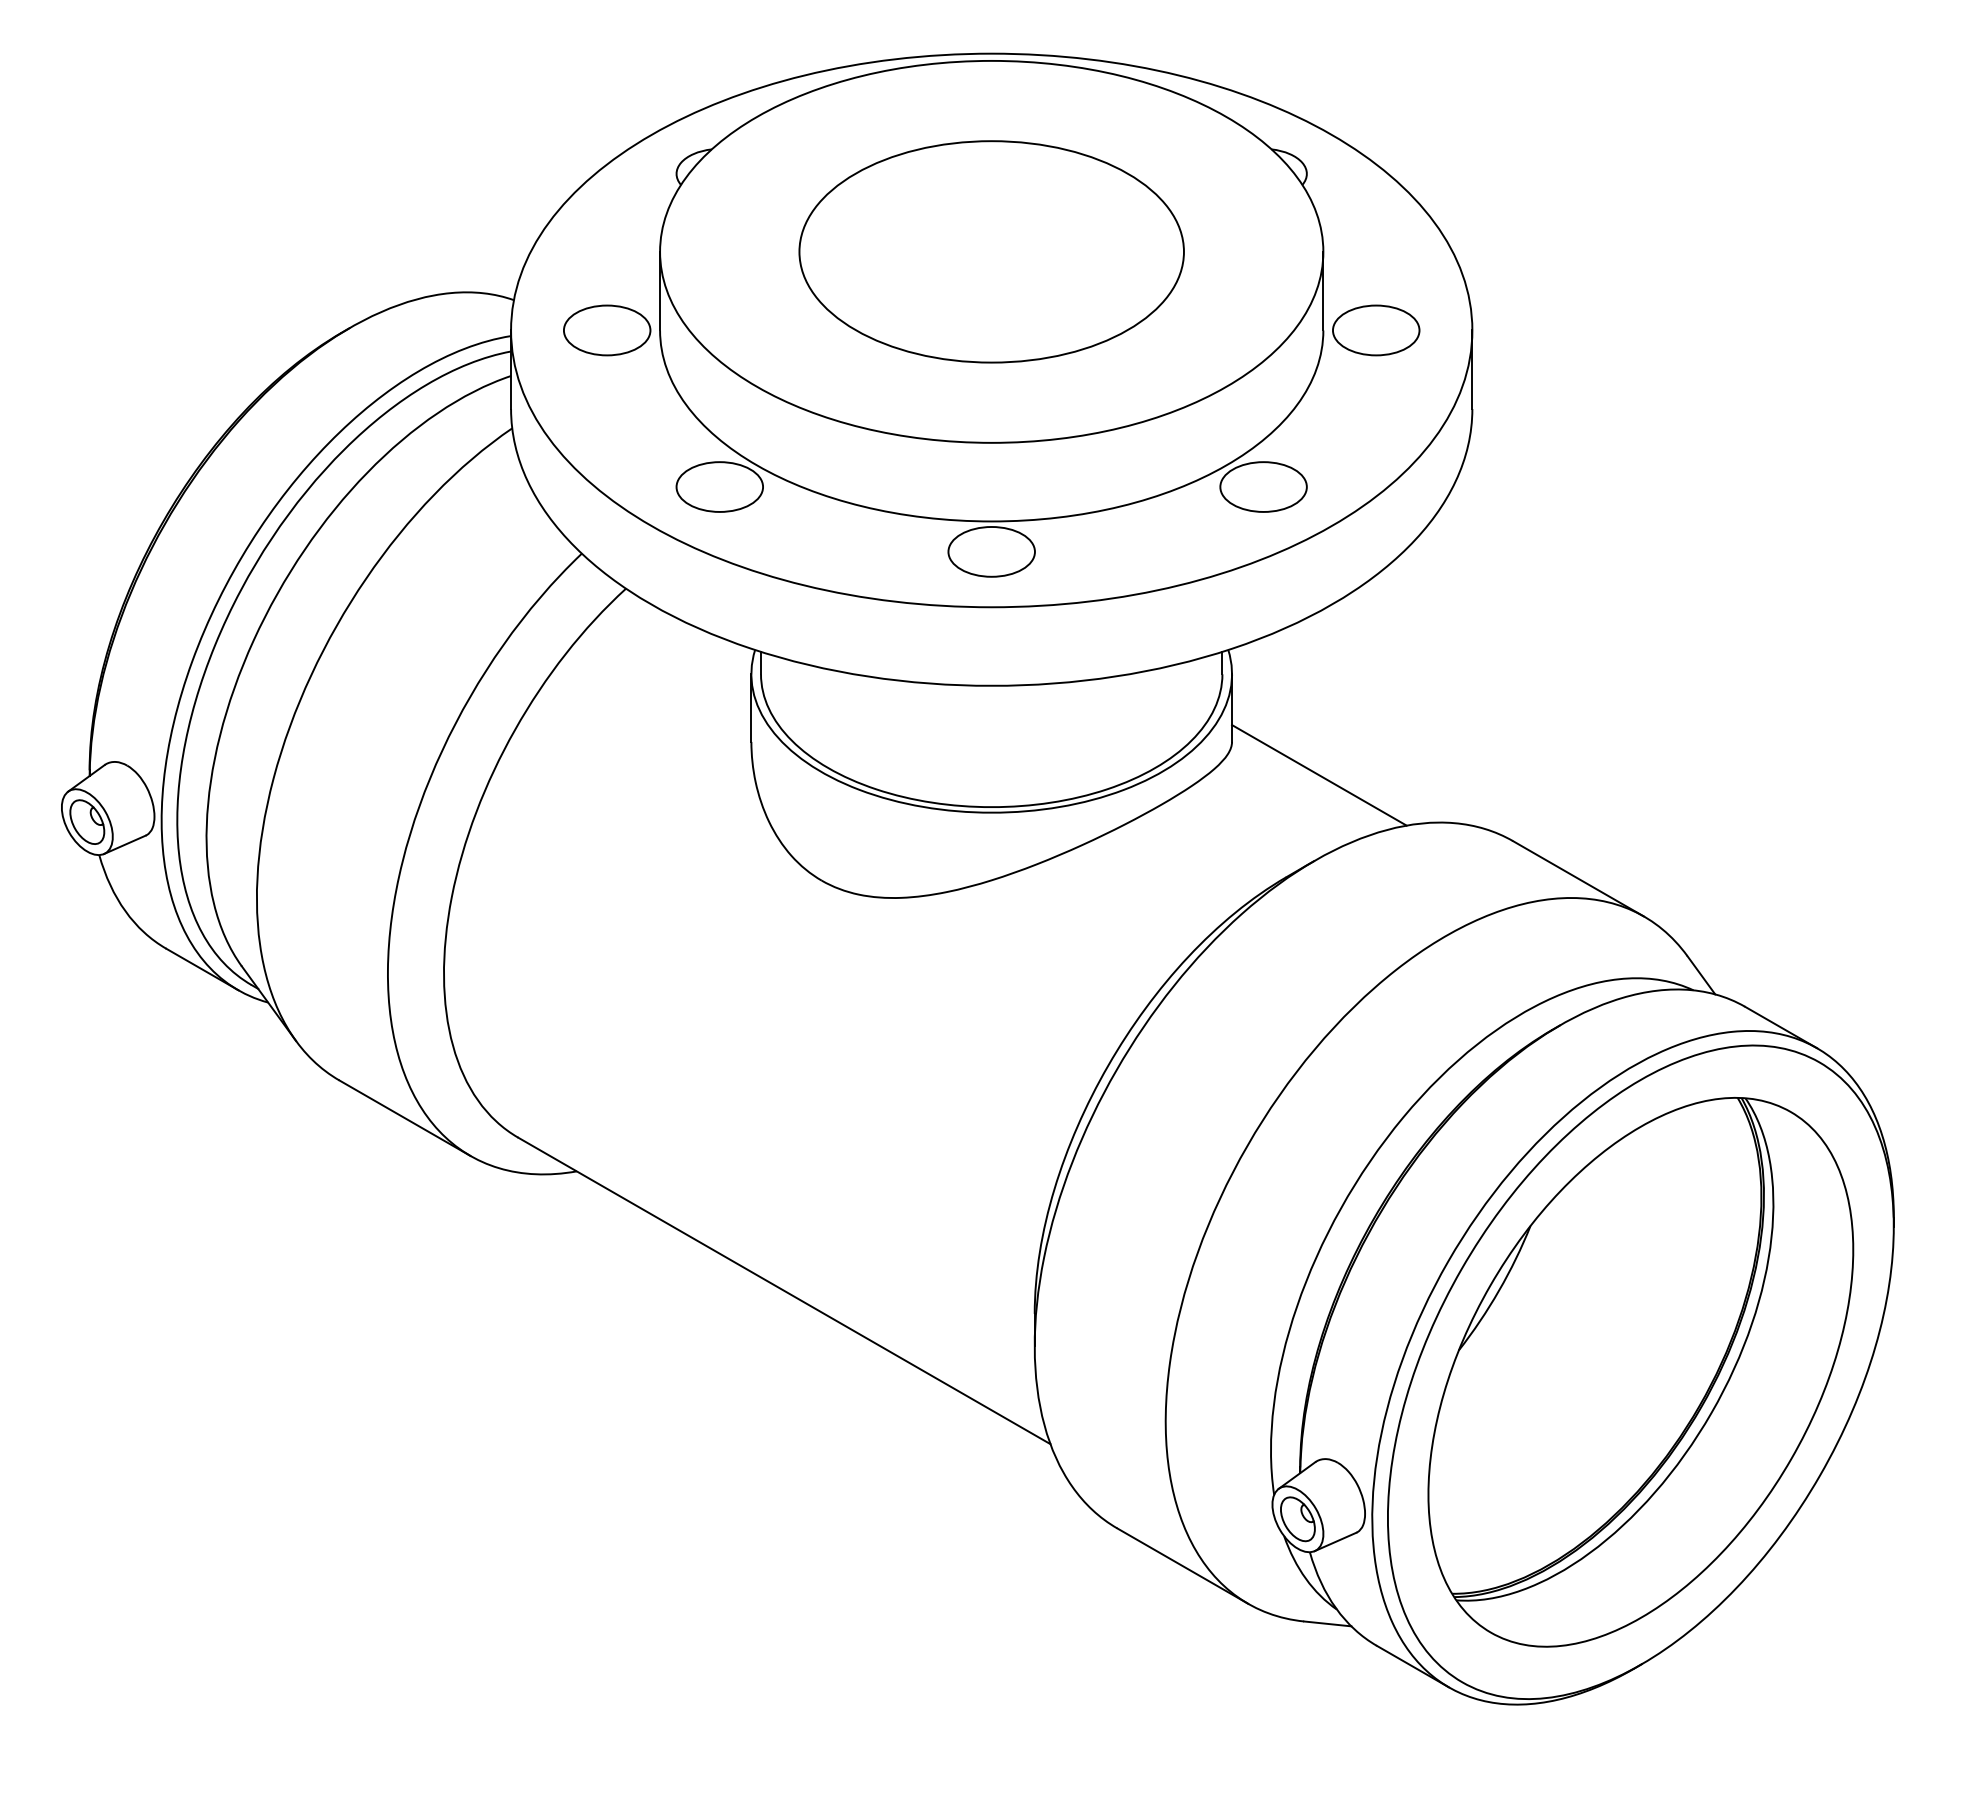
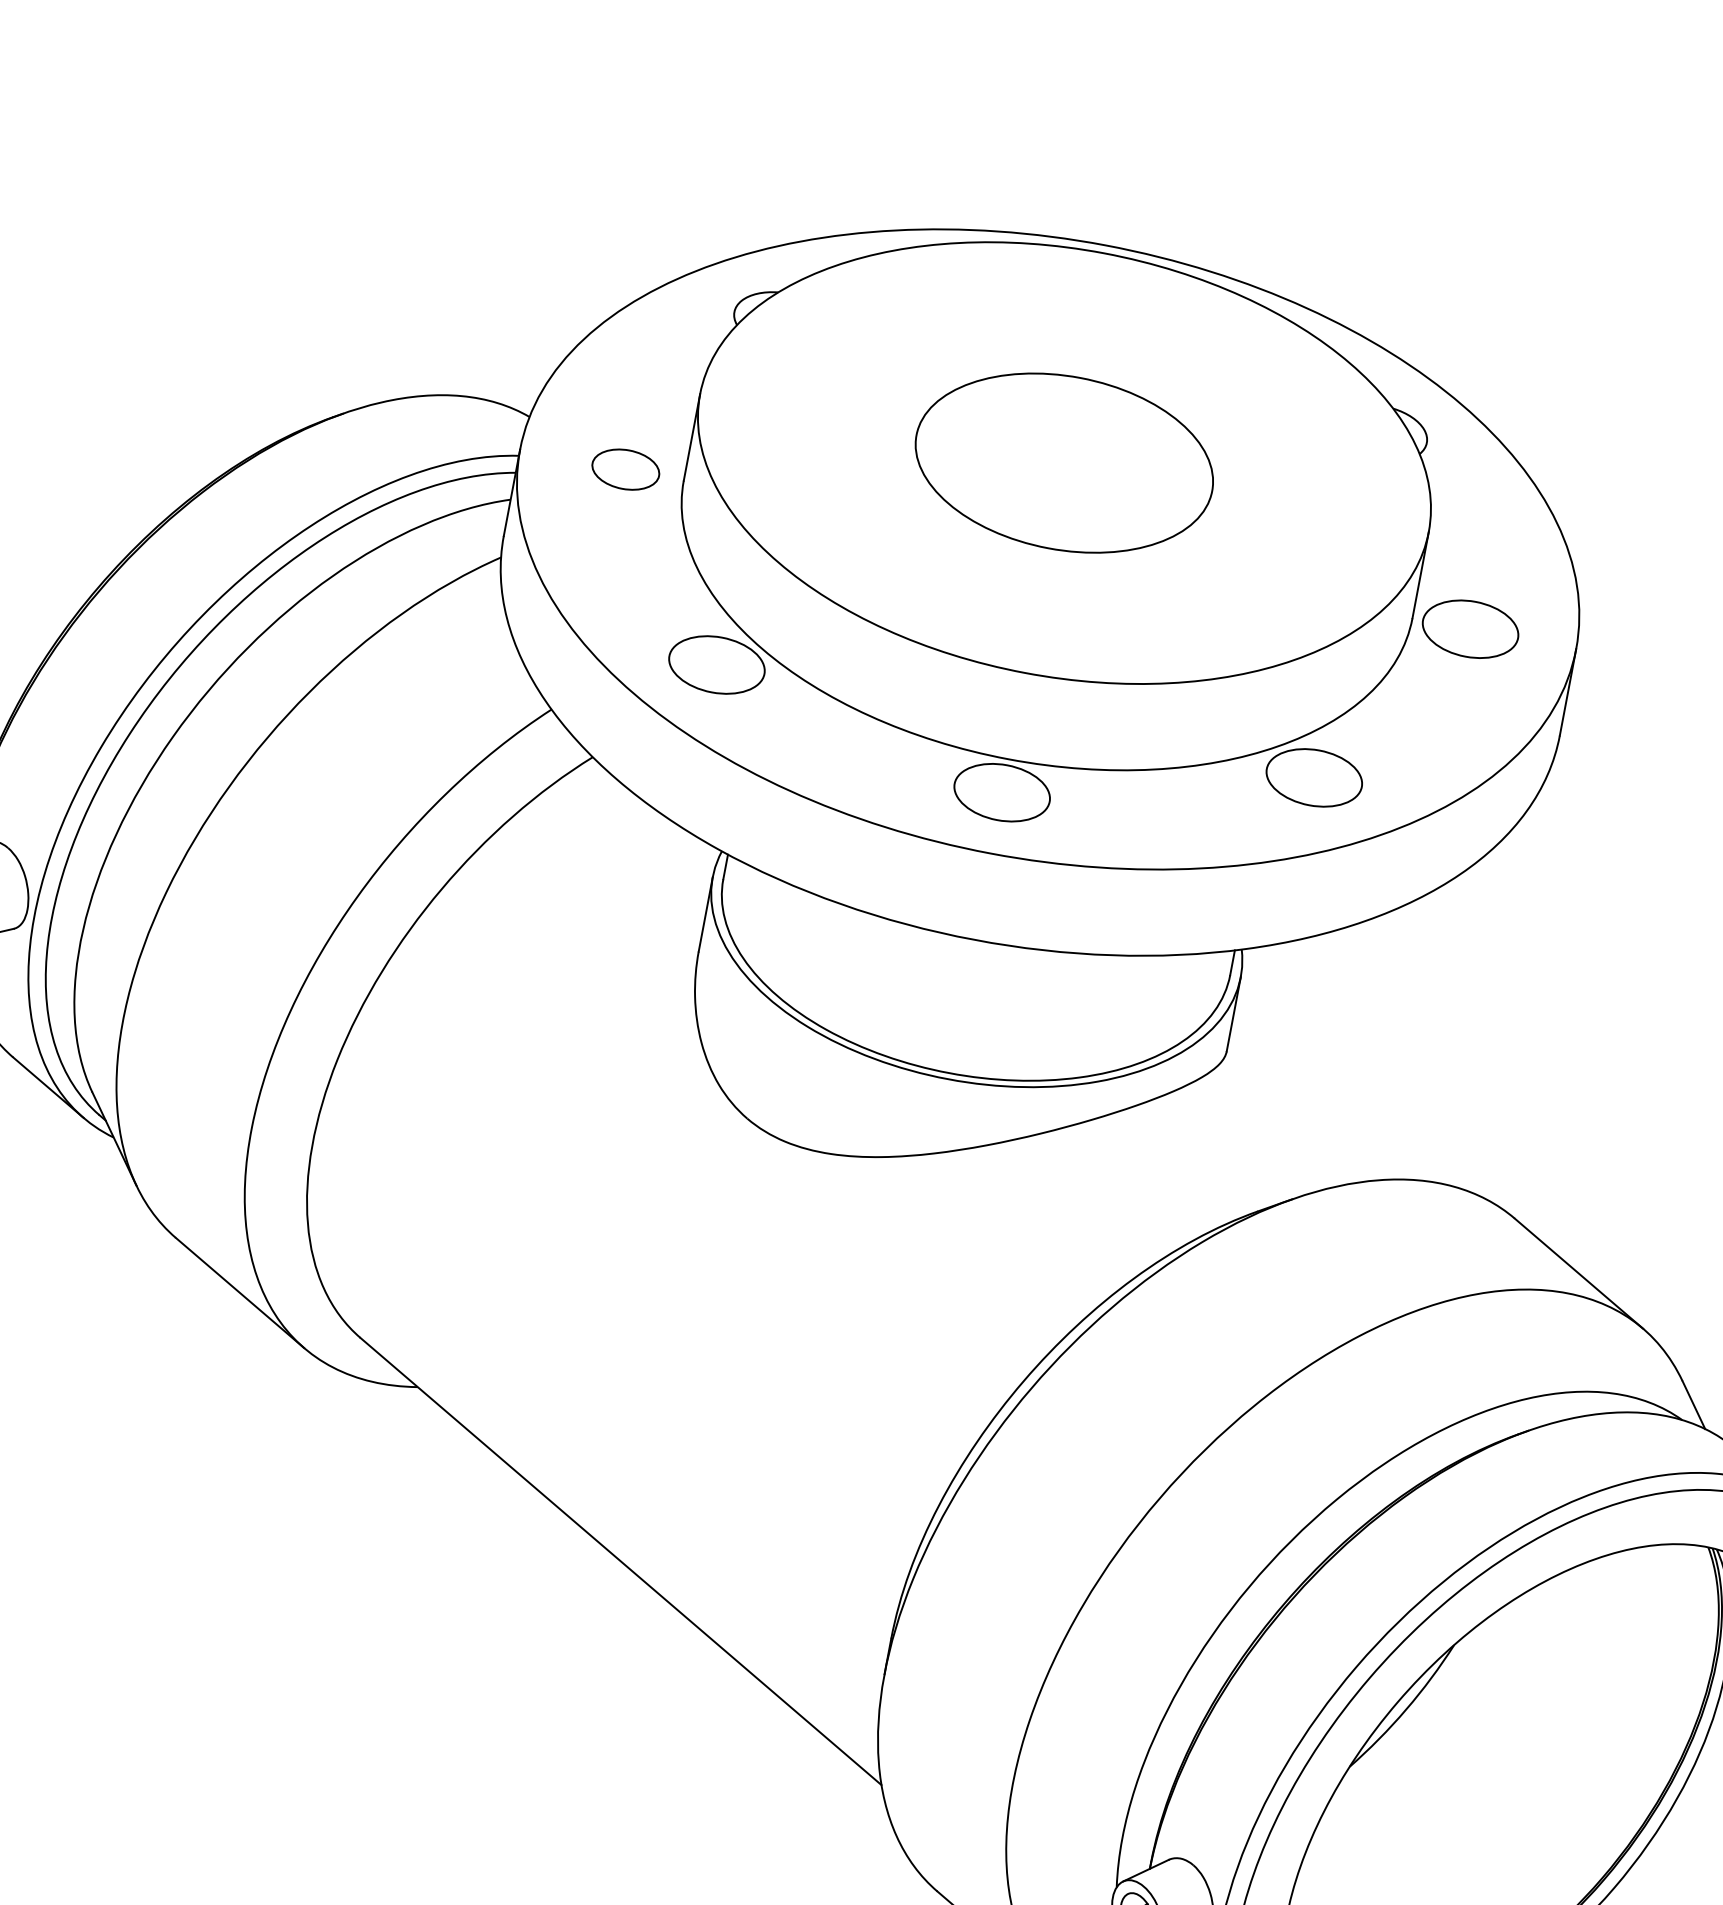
part: (991, 251) -> (1064, 462), size x0.7
part: (607, 330) -> (626, 469), size x0.7
line: (1319, 775) -> (1315, 1106), removed

